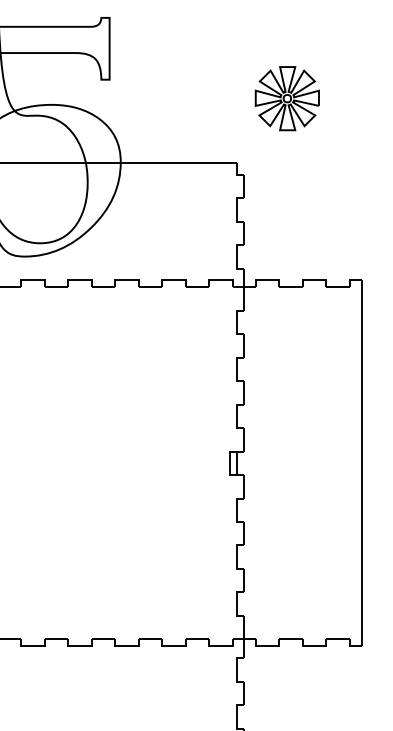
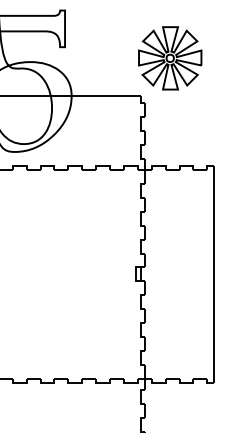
part: (287, 98) -> (170, 58), size x1.67

